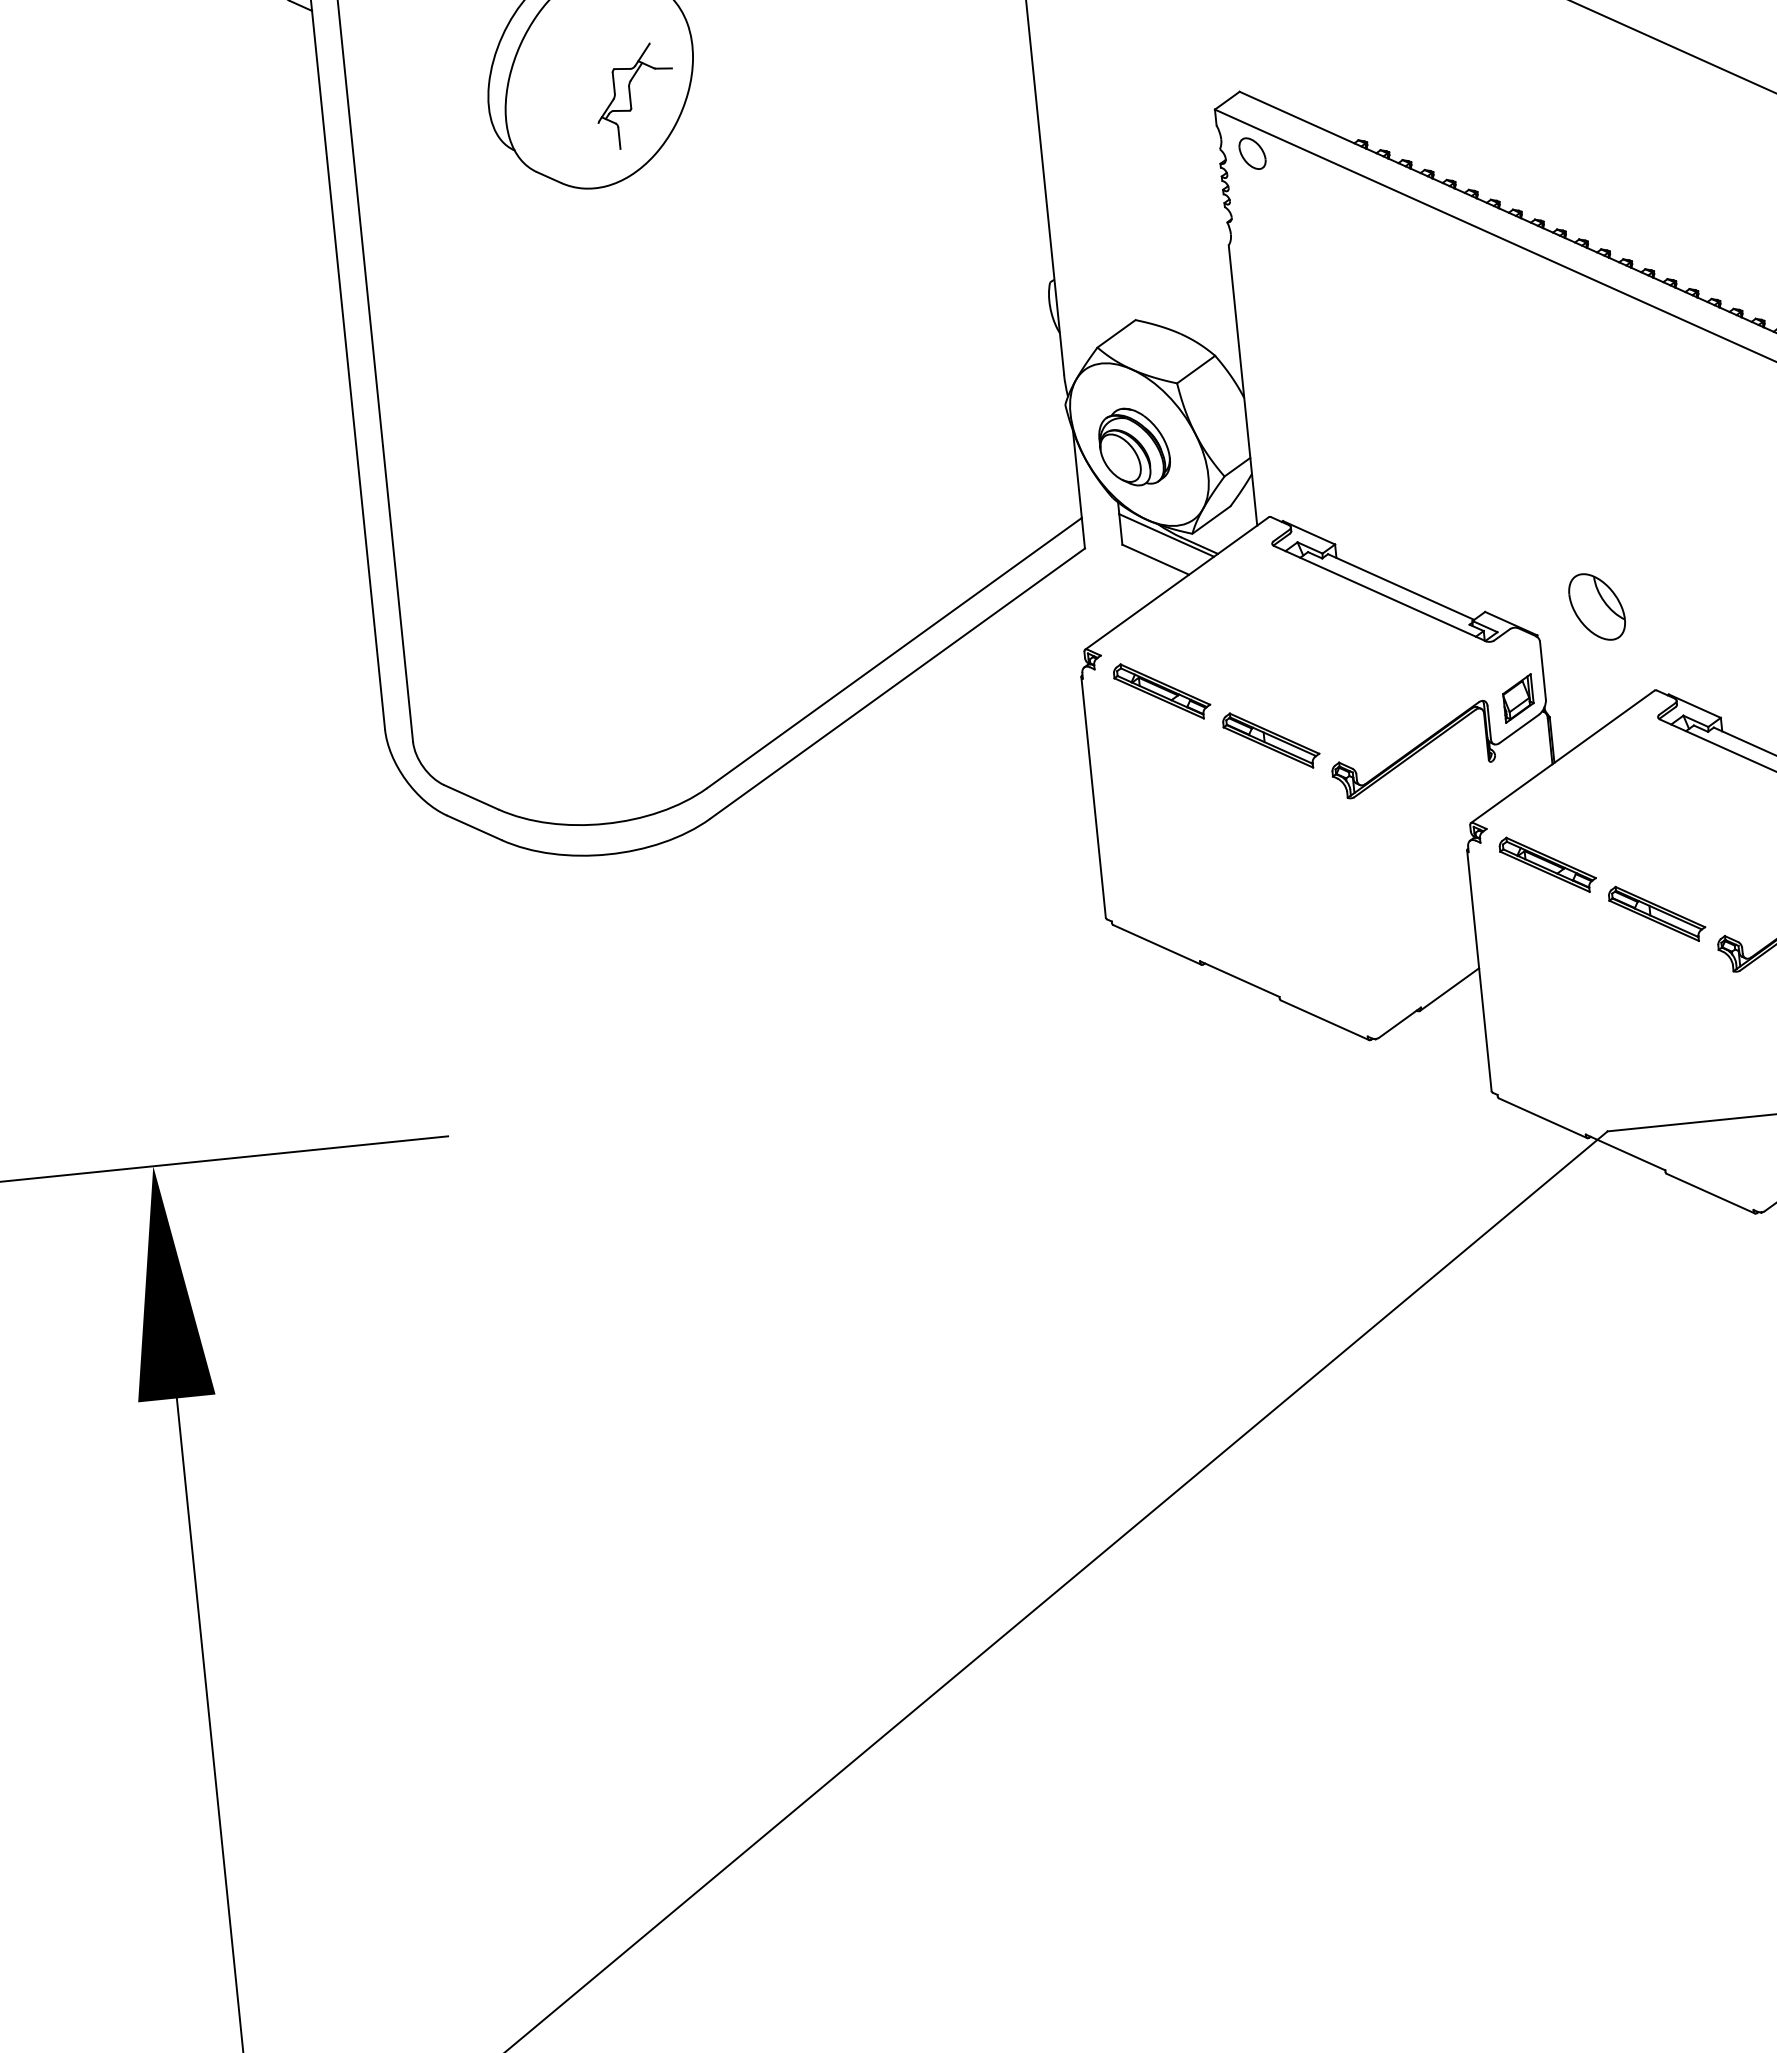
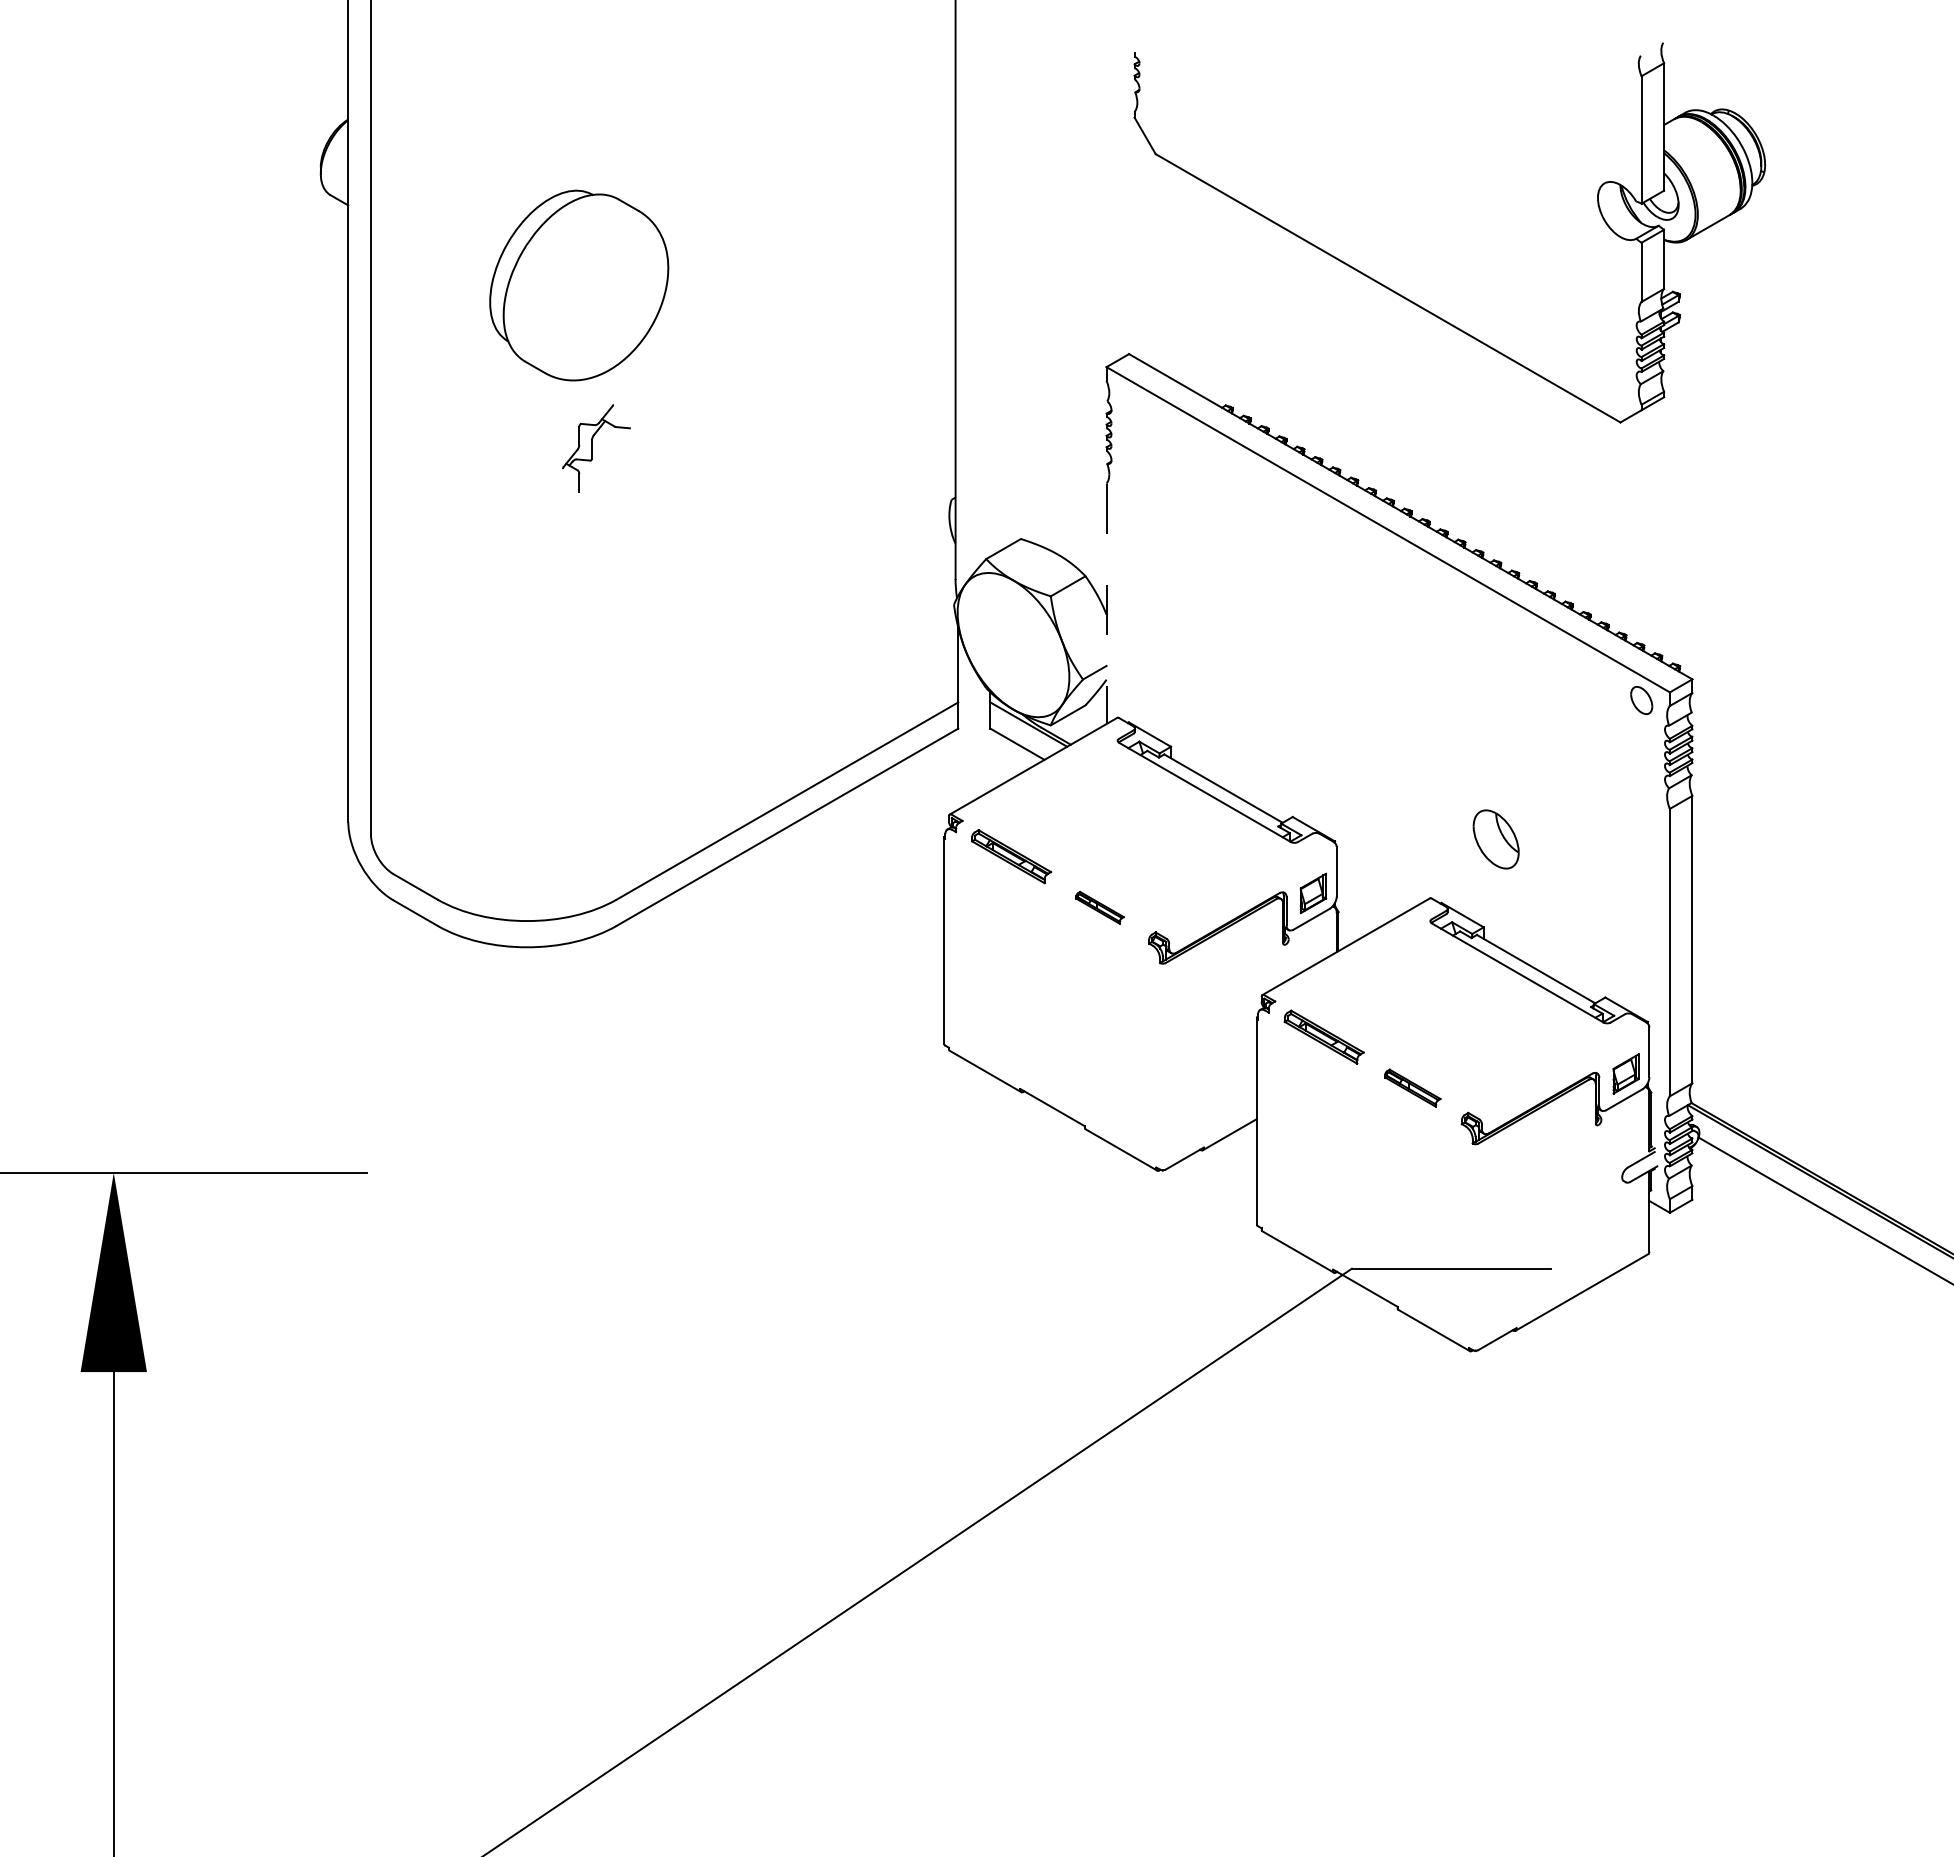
part: (635, 95) -> (596, 448), moved
part: (1252, 153) -> (1134, 407), removed
line: (1242, 386) -> (1106, 604), solid -> dashed
part: (1134, 446) -> (1009, 646), removed
part: (1596, 607) -> (1495, 839), moved
part: (1270, 740) -> (1099, 907), size x0.6
part: (1656, 913) -> (1412, 1087), size x0.7

